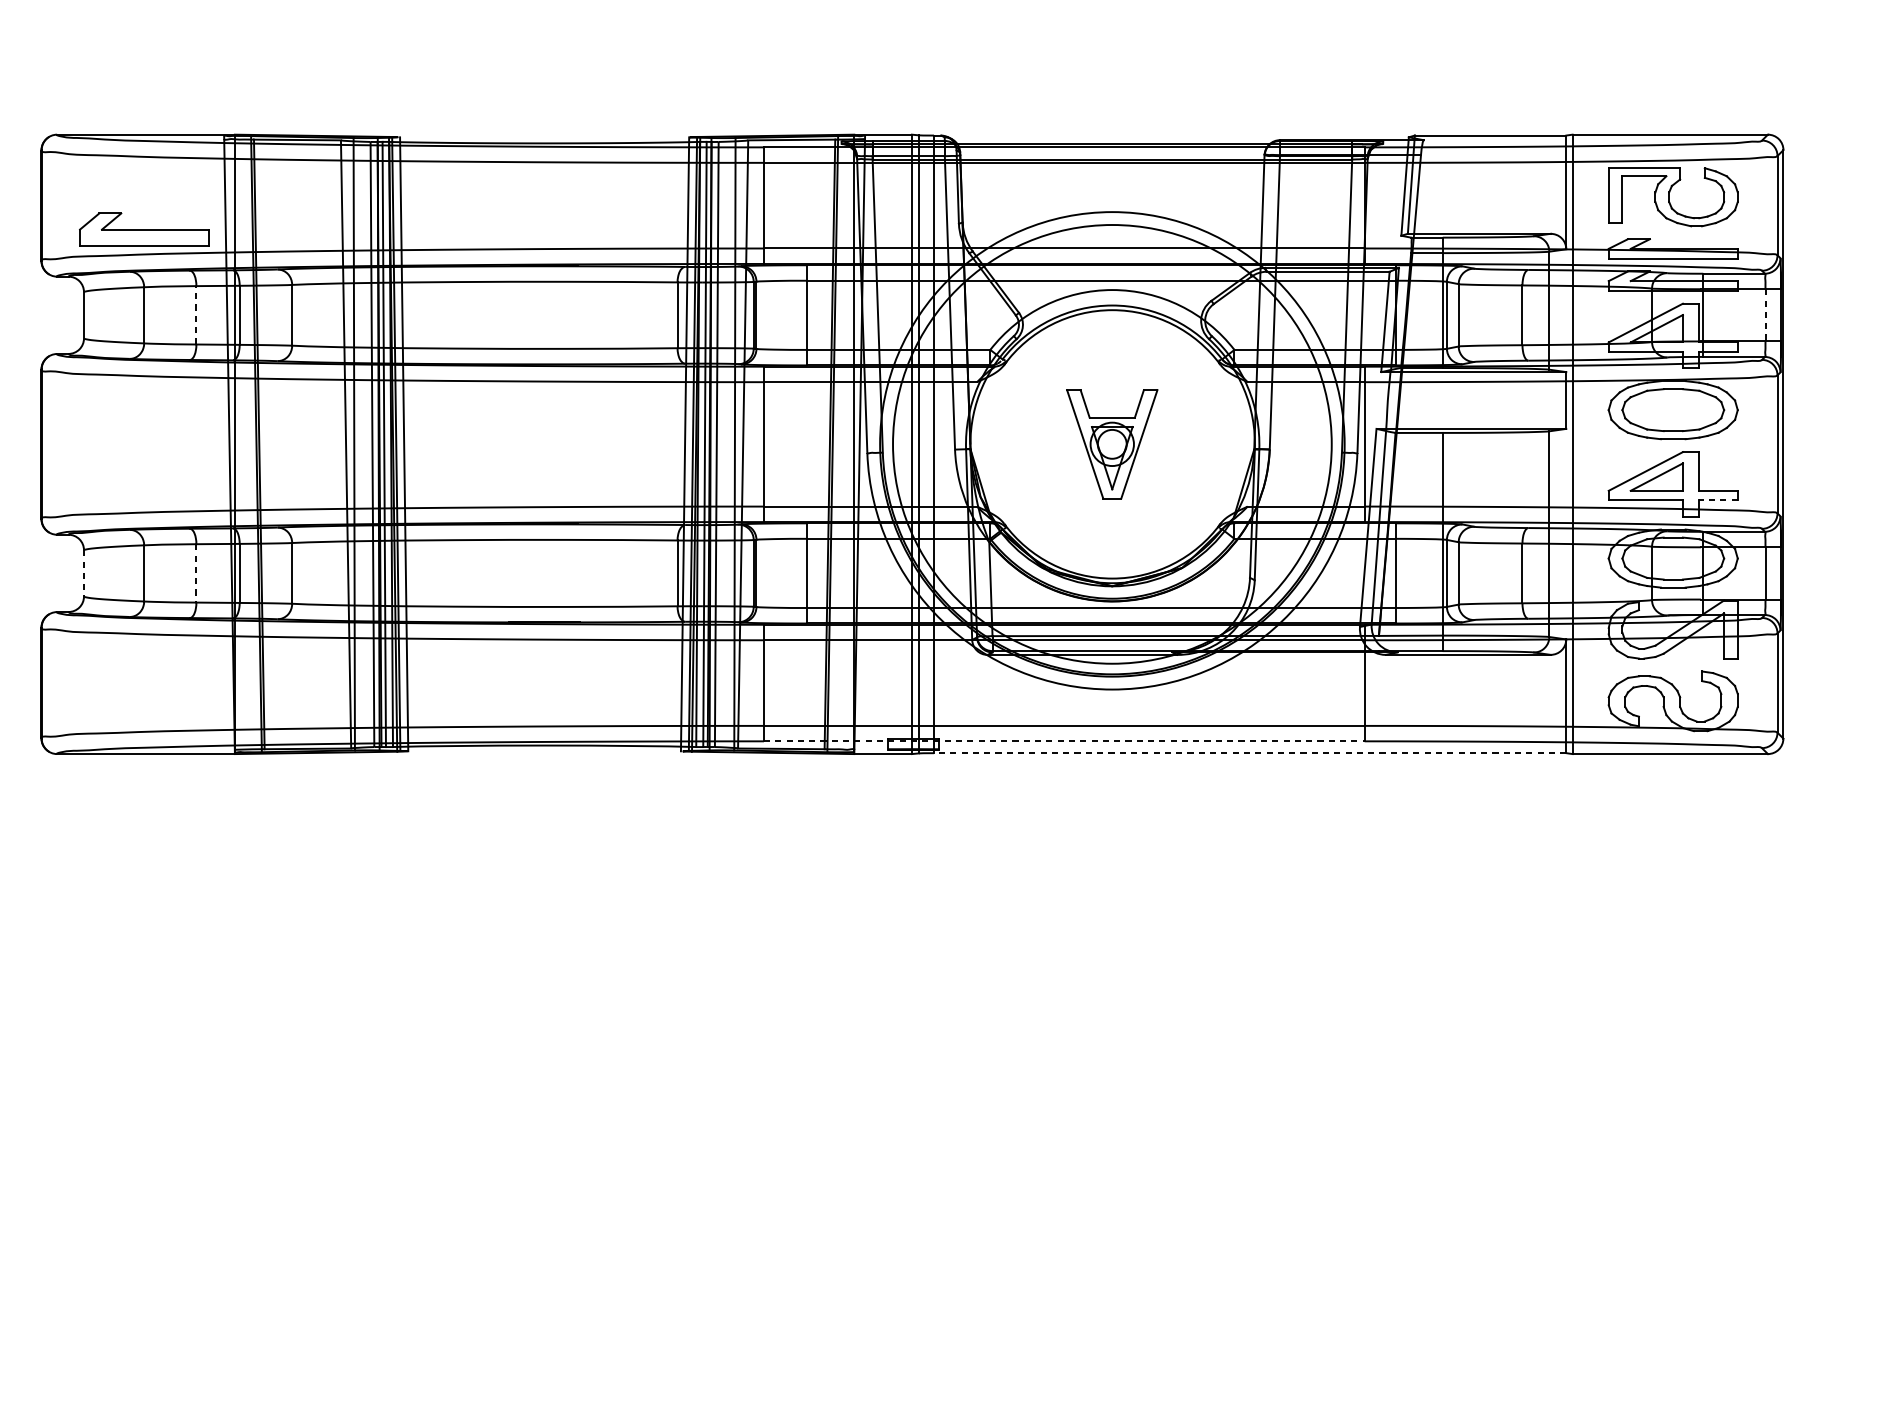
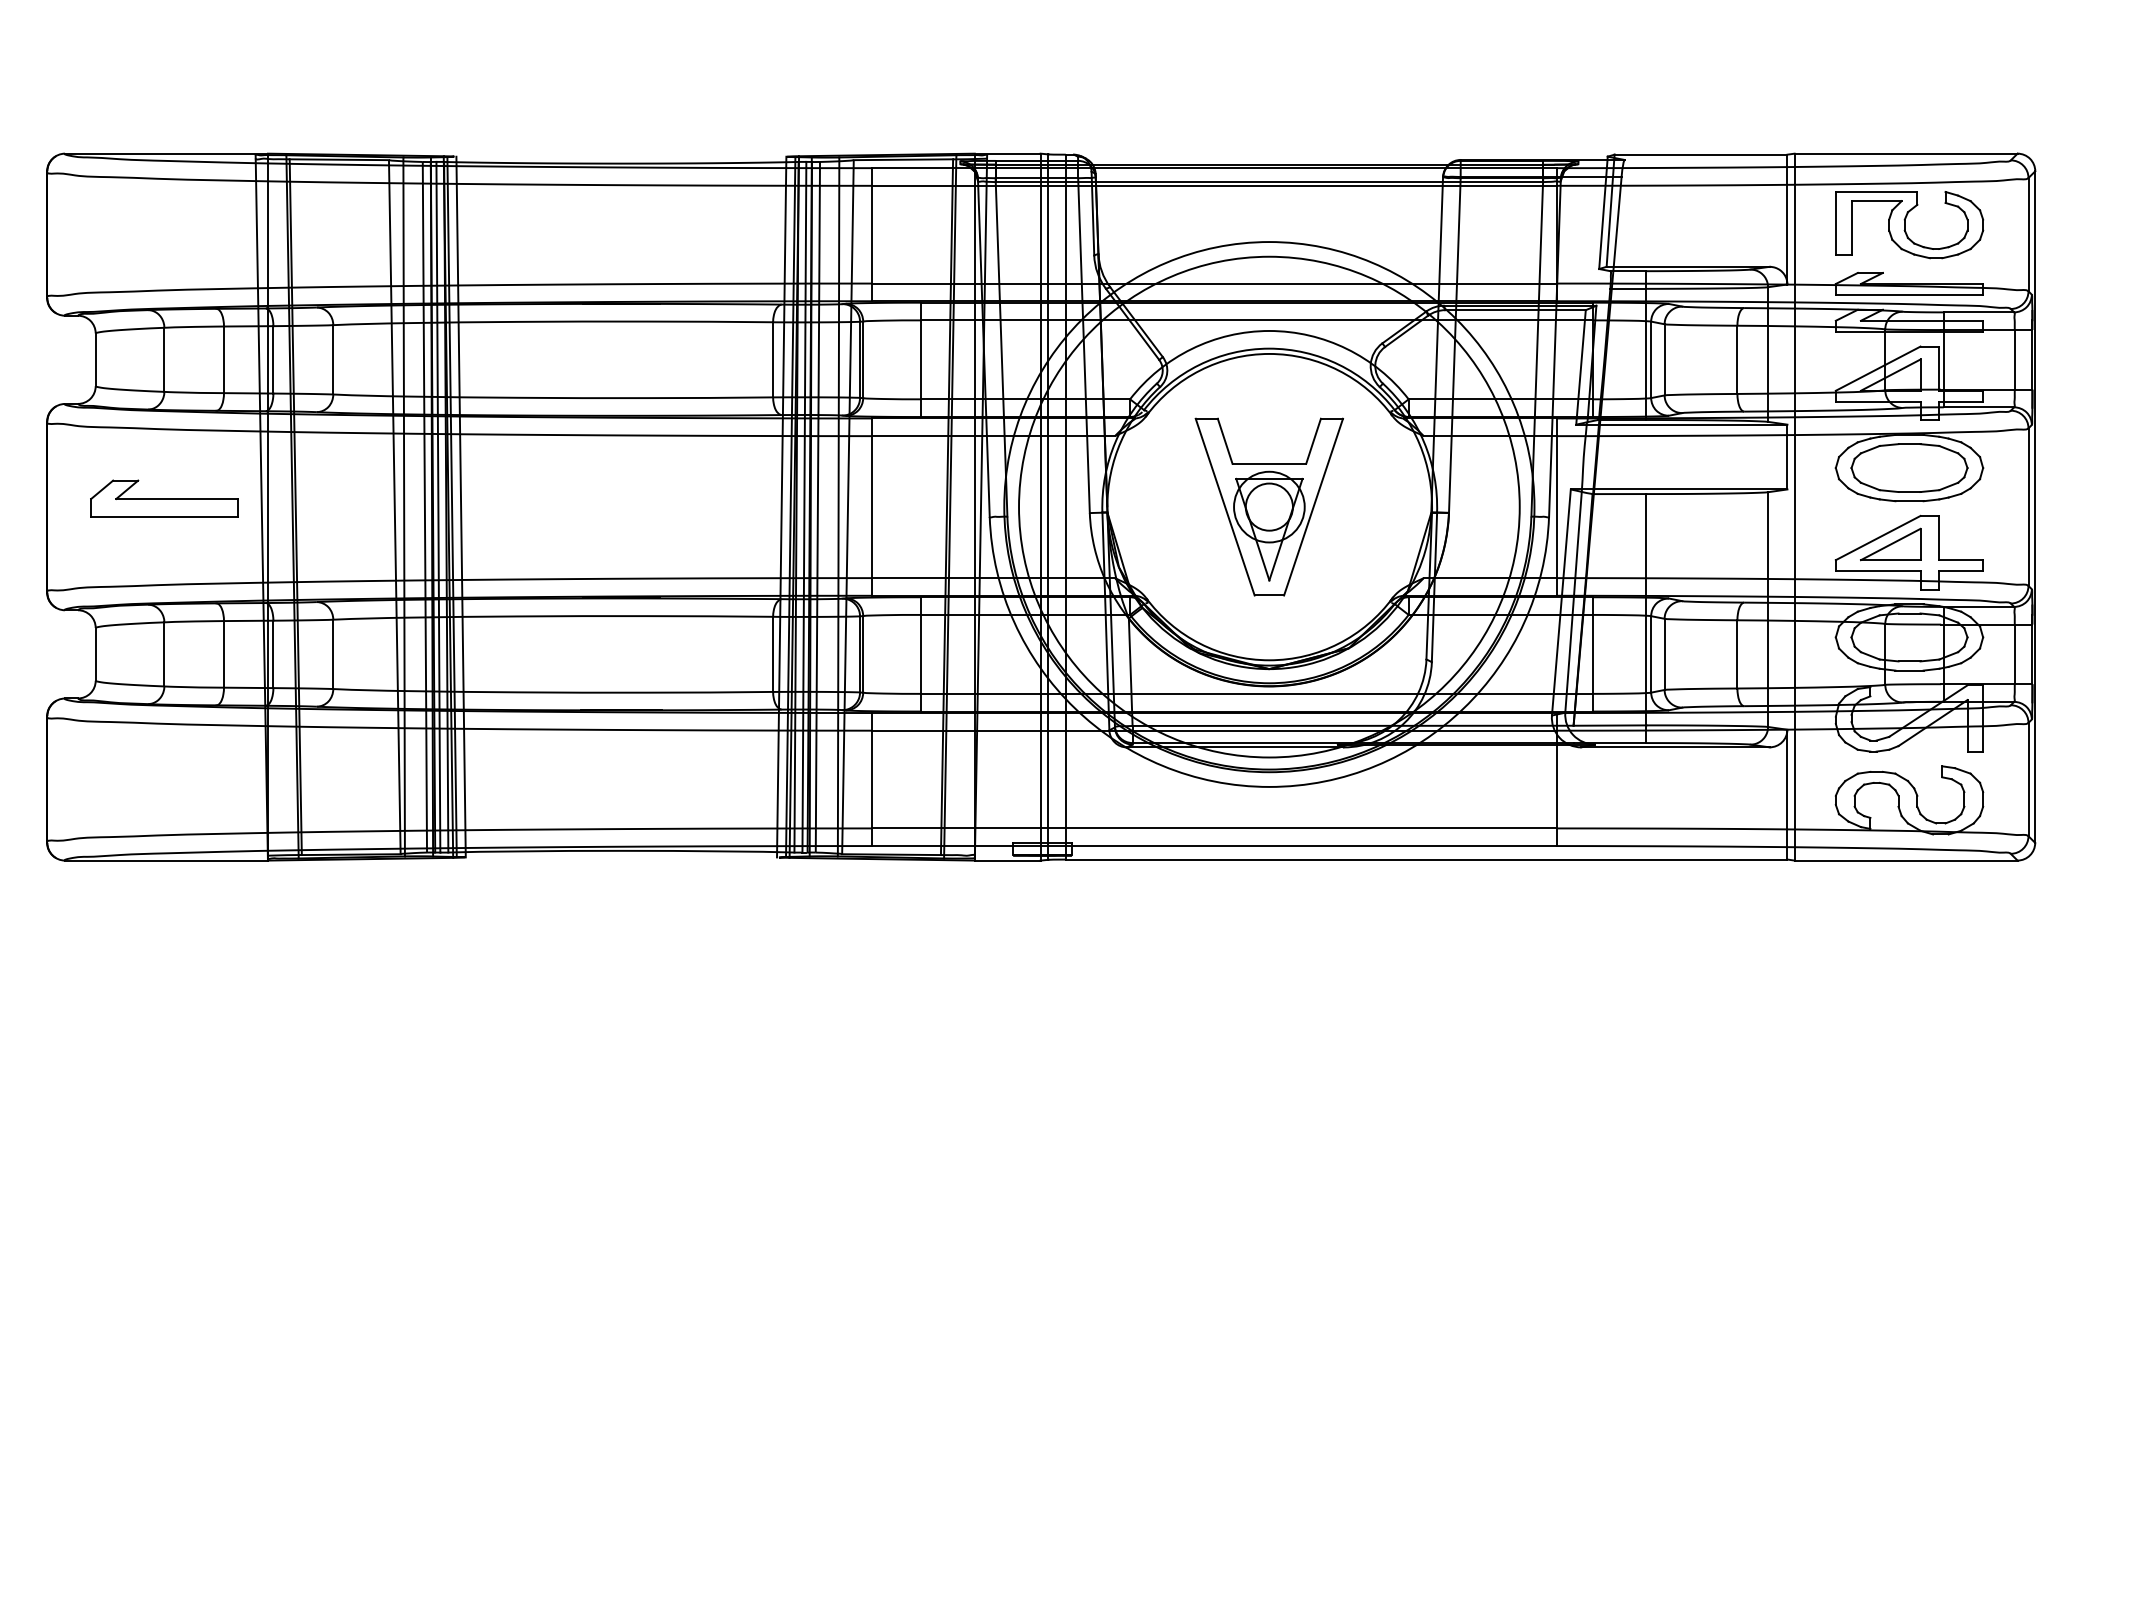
part: (144, 229) -> (164, 498), moved
line: (196, 315) -> (224, 359), dashed -> solid
line: (1765, 315) -> (2014, 359), dashed -> solid
part: (1111, 443) -> (1268, 506), size x1.43
line: (1718, 500) -> (1961, 571), dashed -> solid
line: (83, 573) -> (95, 654), dashed -> solid
line: (196, 573) -> (224, 654), dashed -> solid
line: (1064, 741) -> (1214, 846), dashed -> solid
line: (1250, 753) -> (1426, 859), dashed -> solid

